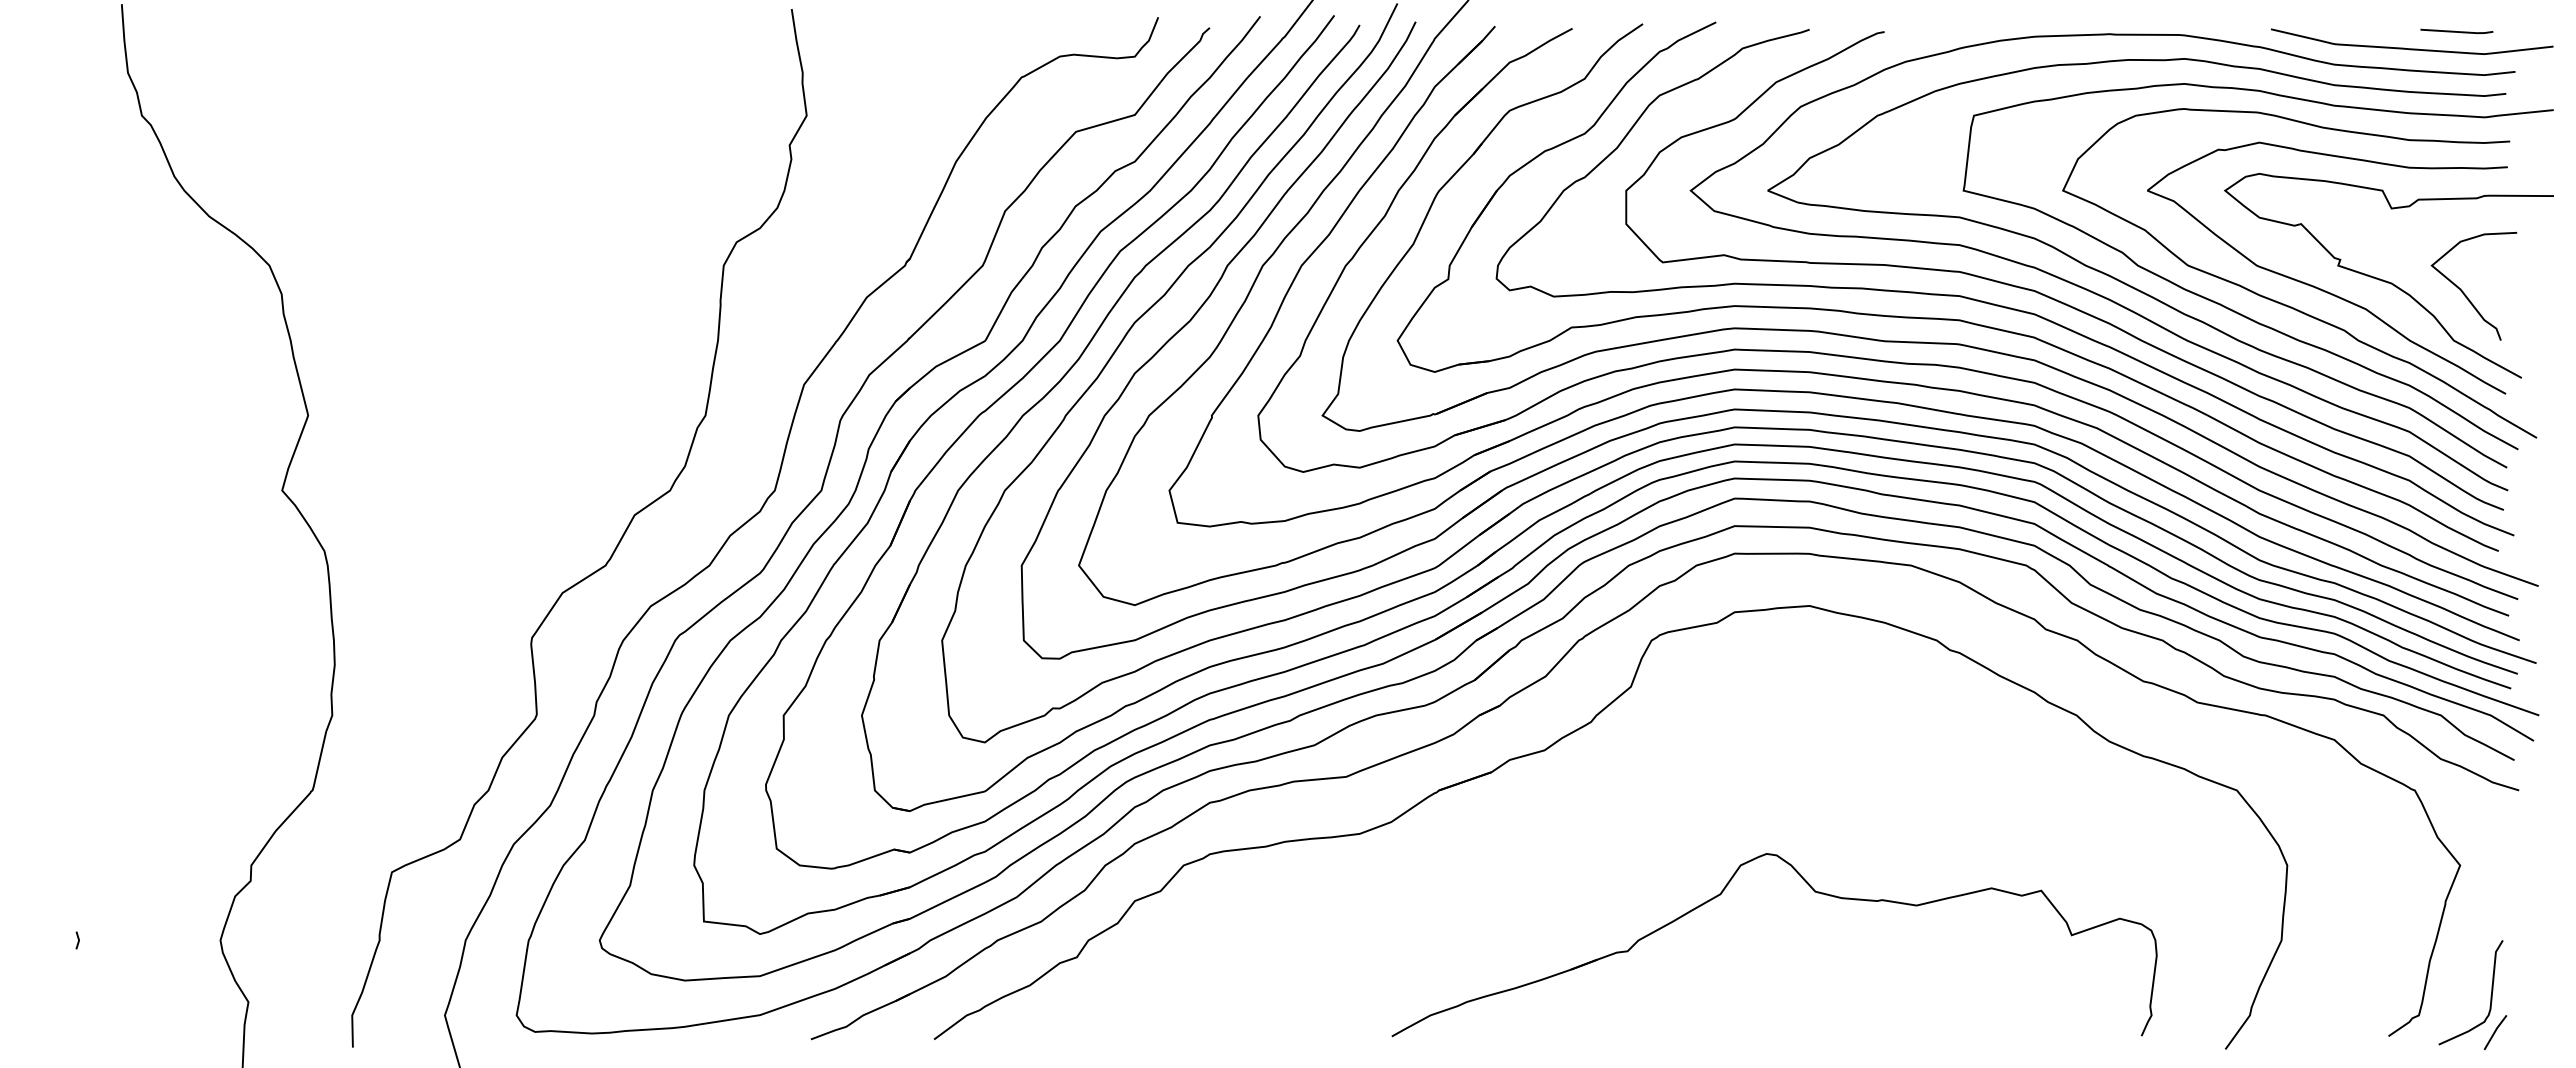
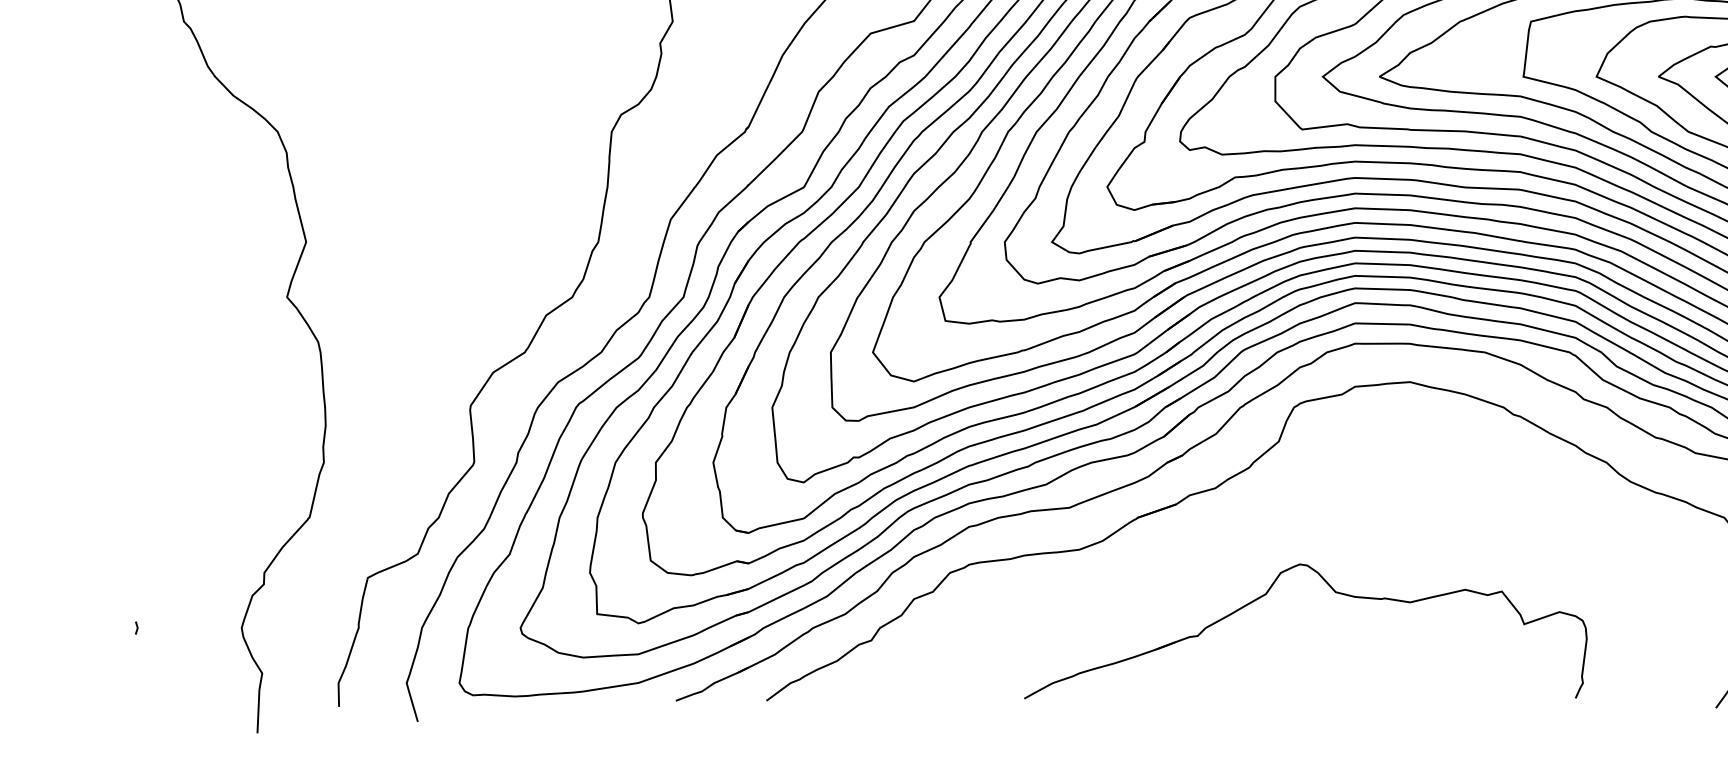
part: (1814, 892) -> (1335, 592), moved

